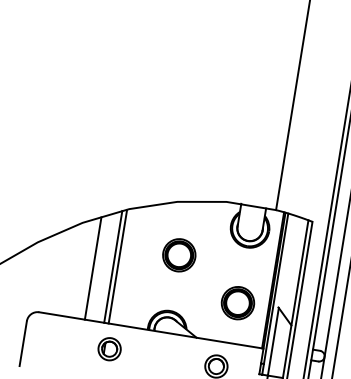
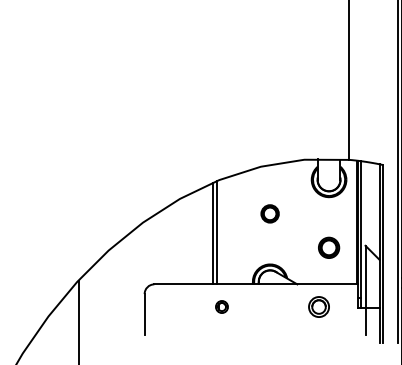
part: (178, 254) -> (269, 213), size x0.6
line: (92, 268) -> (195, 237), removed
part: (237, 302) -> (328, 247), size x0.7
part: (109, 348) -> (221, 306), size x0.6

